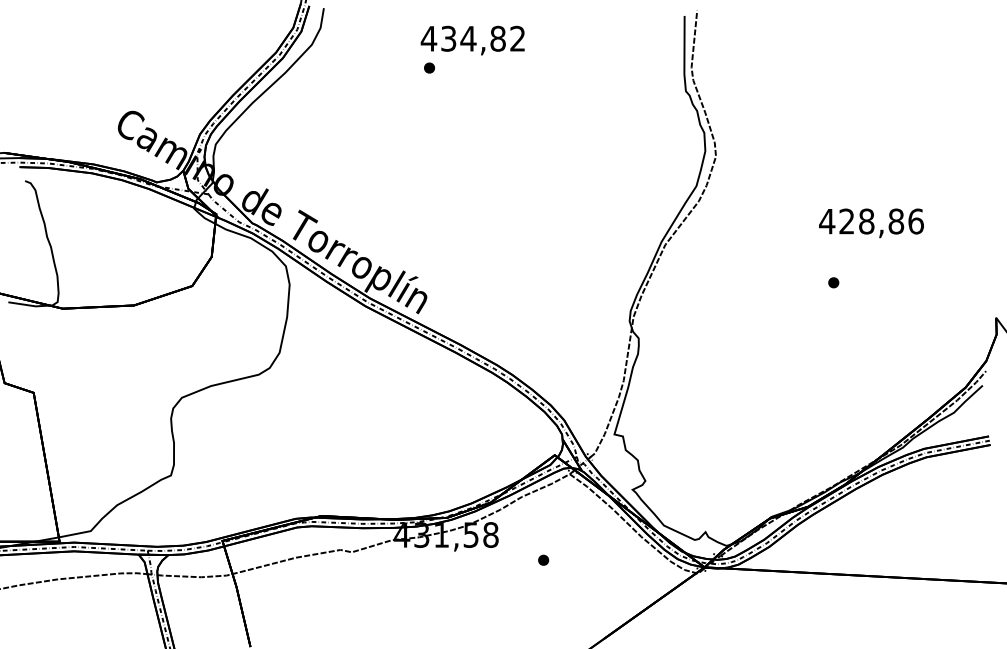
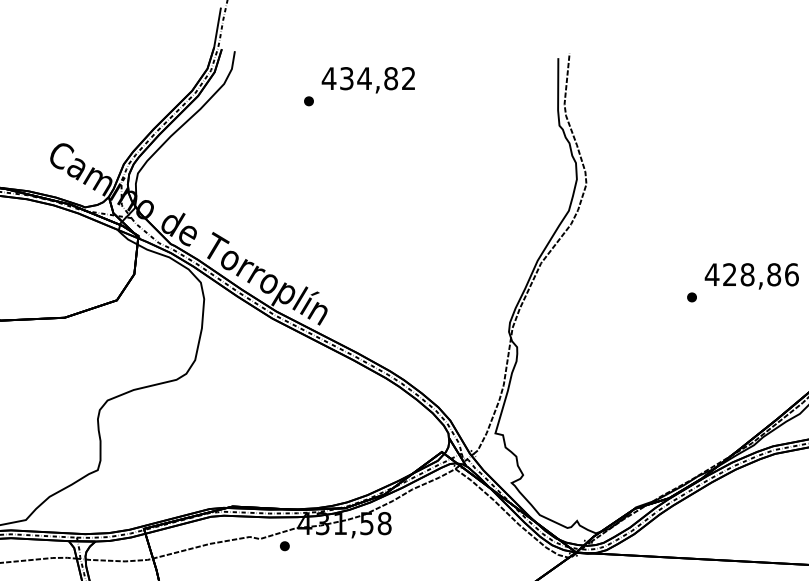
part: (429, 67) -> (308, 100), moved
text: (871, 223) -> (751, 276), moved
part: (543, 559) -> (284, 545), moved

